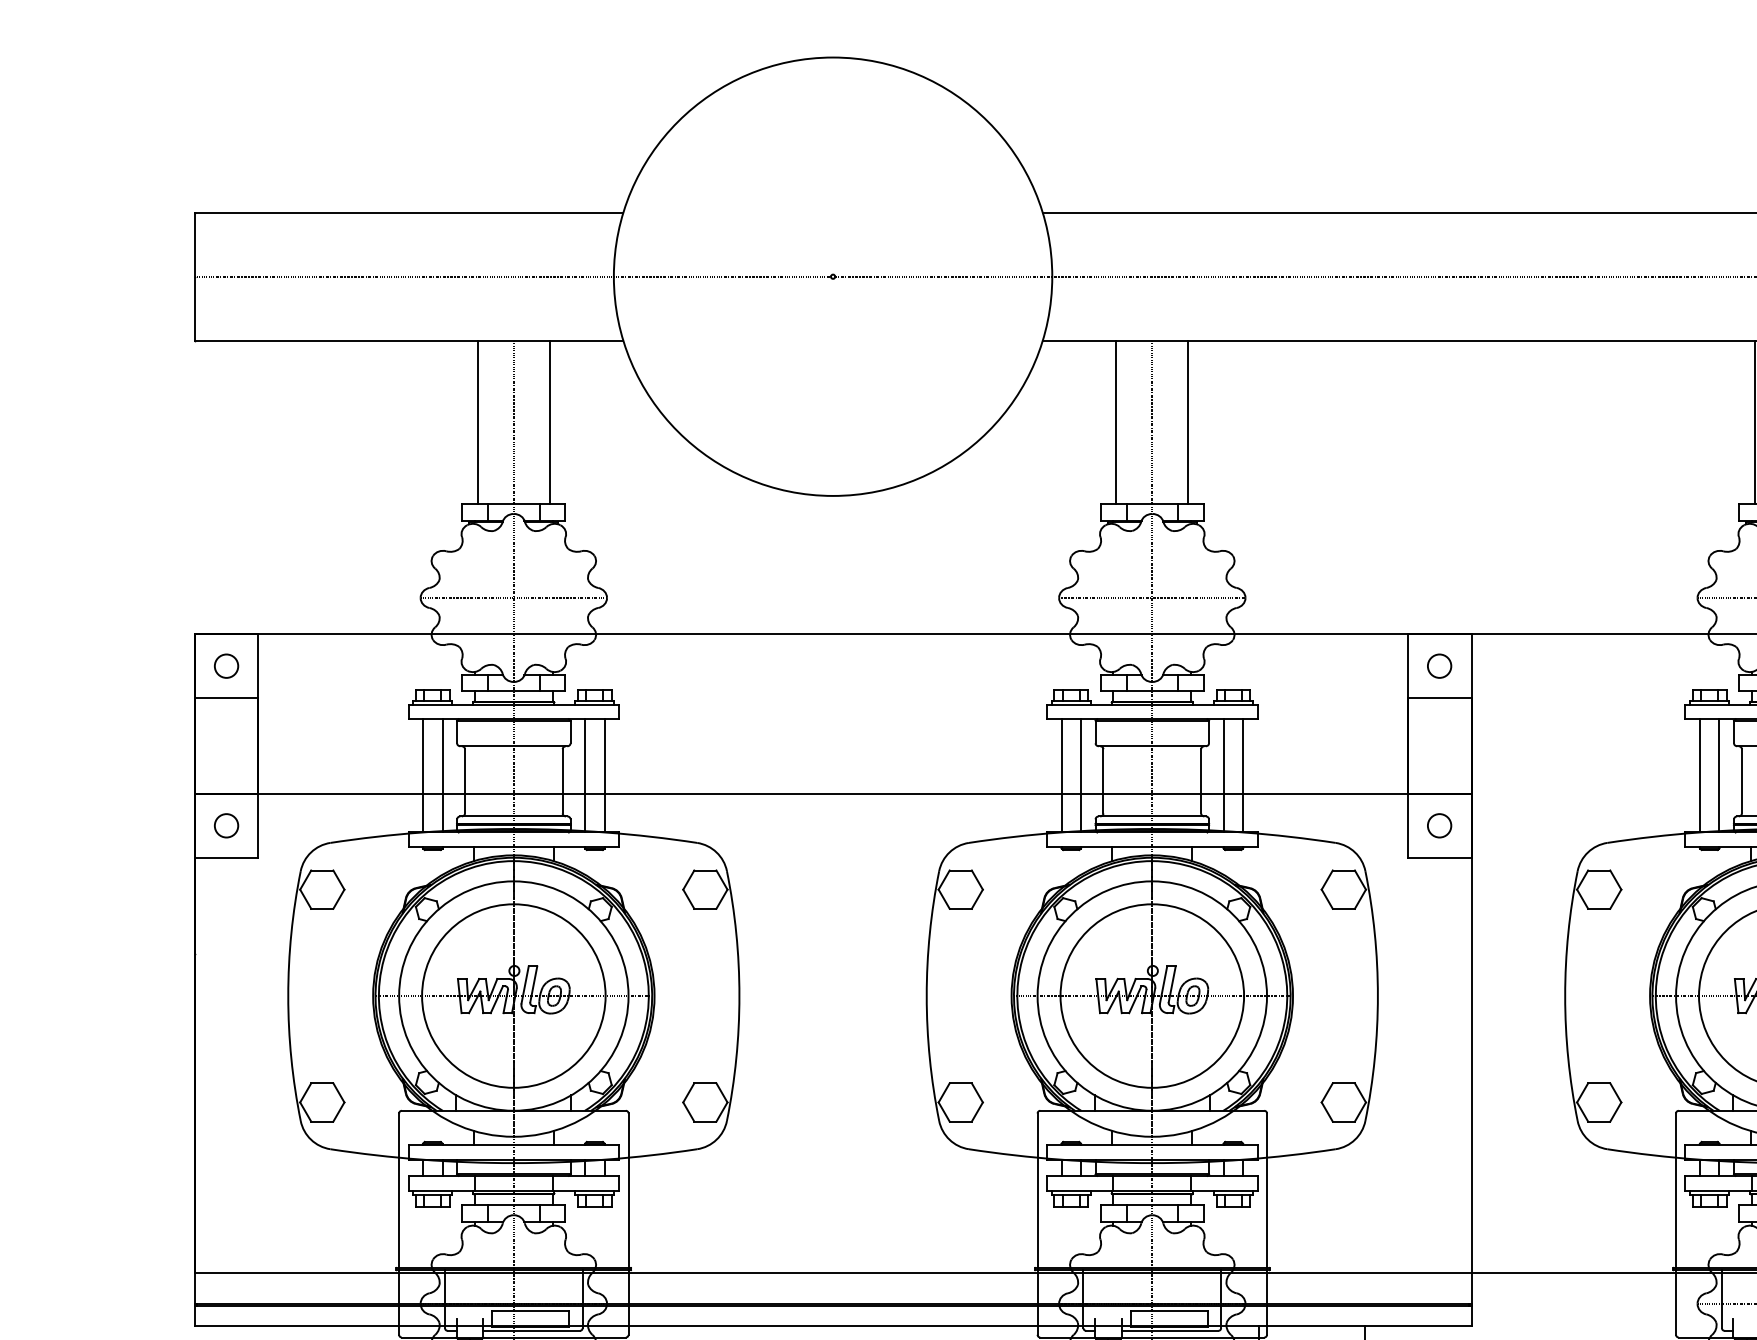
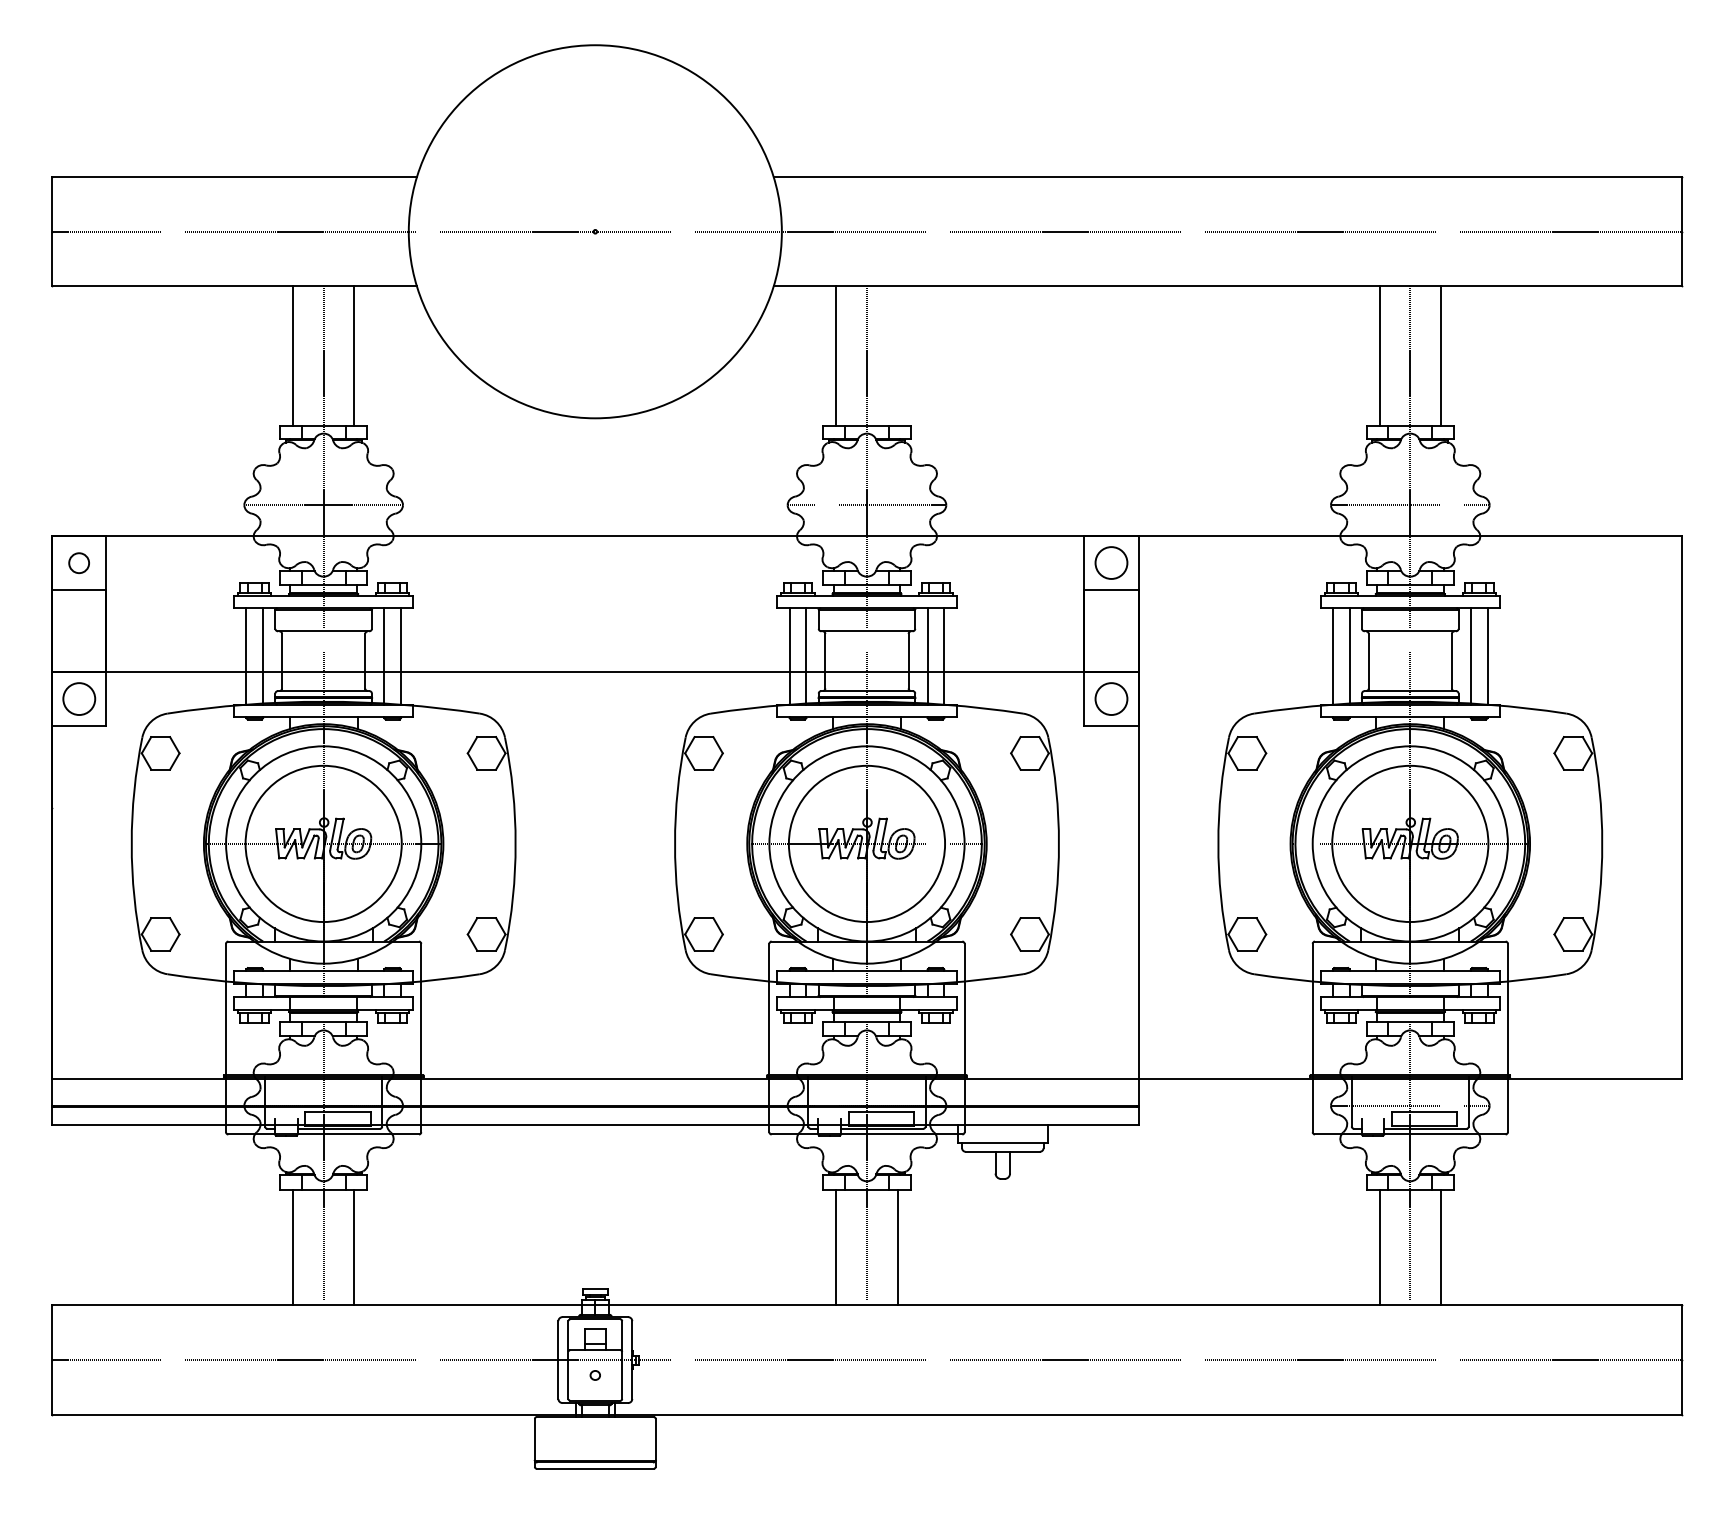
line: (1188, 422) -> (897, 355), removed
circle: (1439, 666) -> (1111, 563), size x1.6
circle: (225, 825) -> (78, 698), size x1.6
circle: (1439, 825) -> (1111, 698), size x1.6

